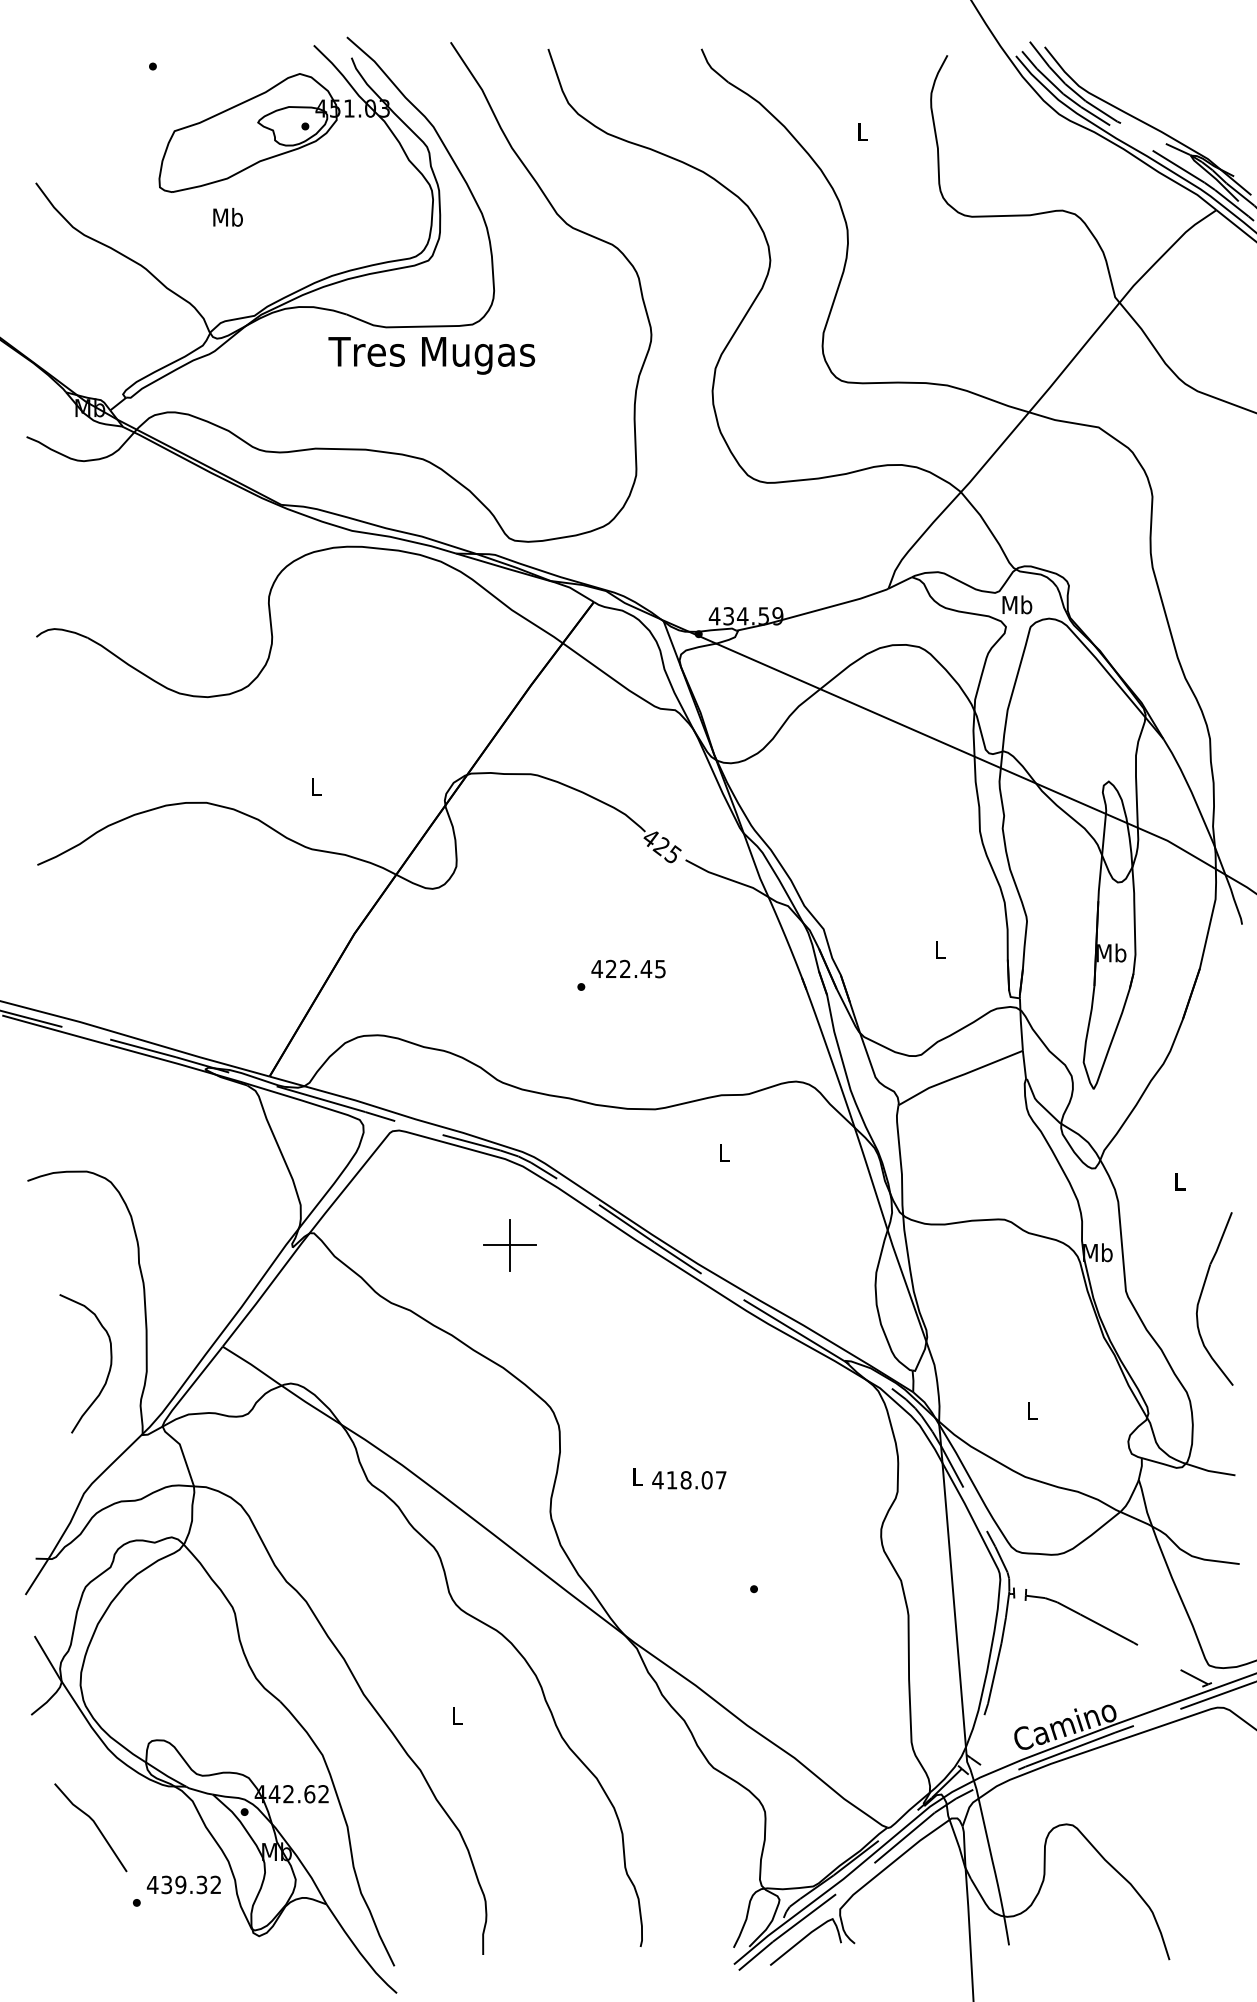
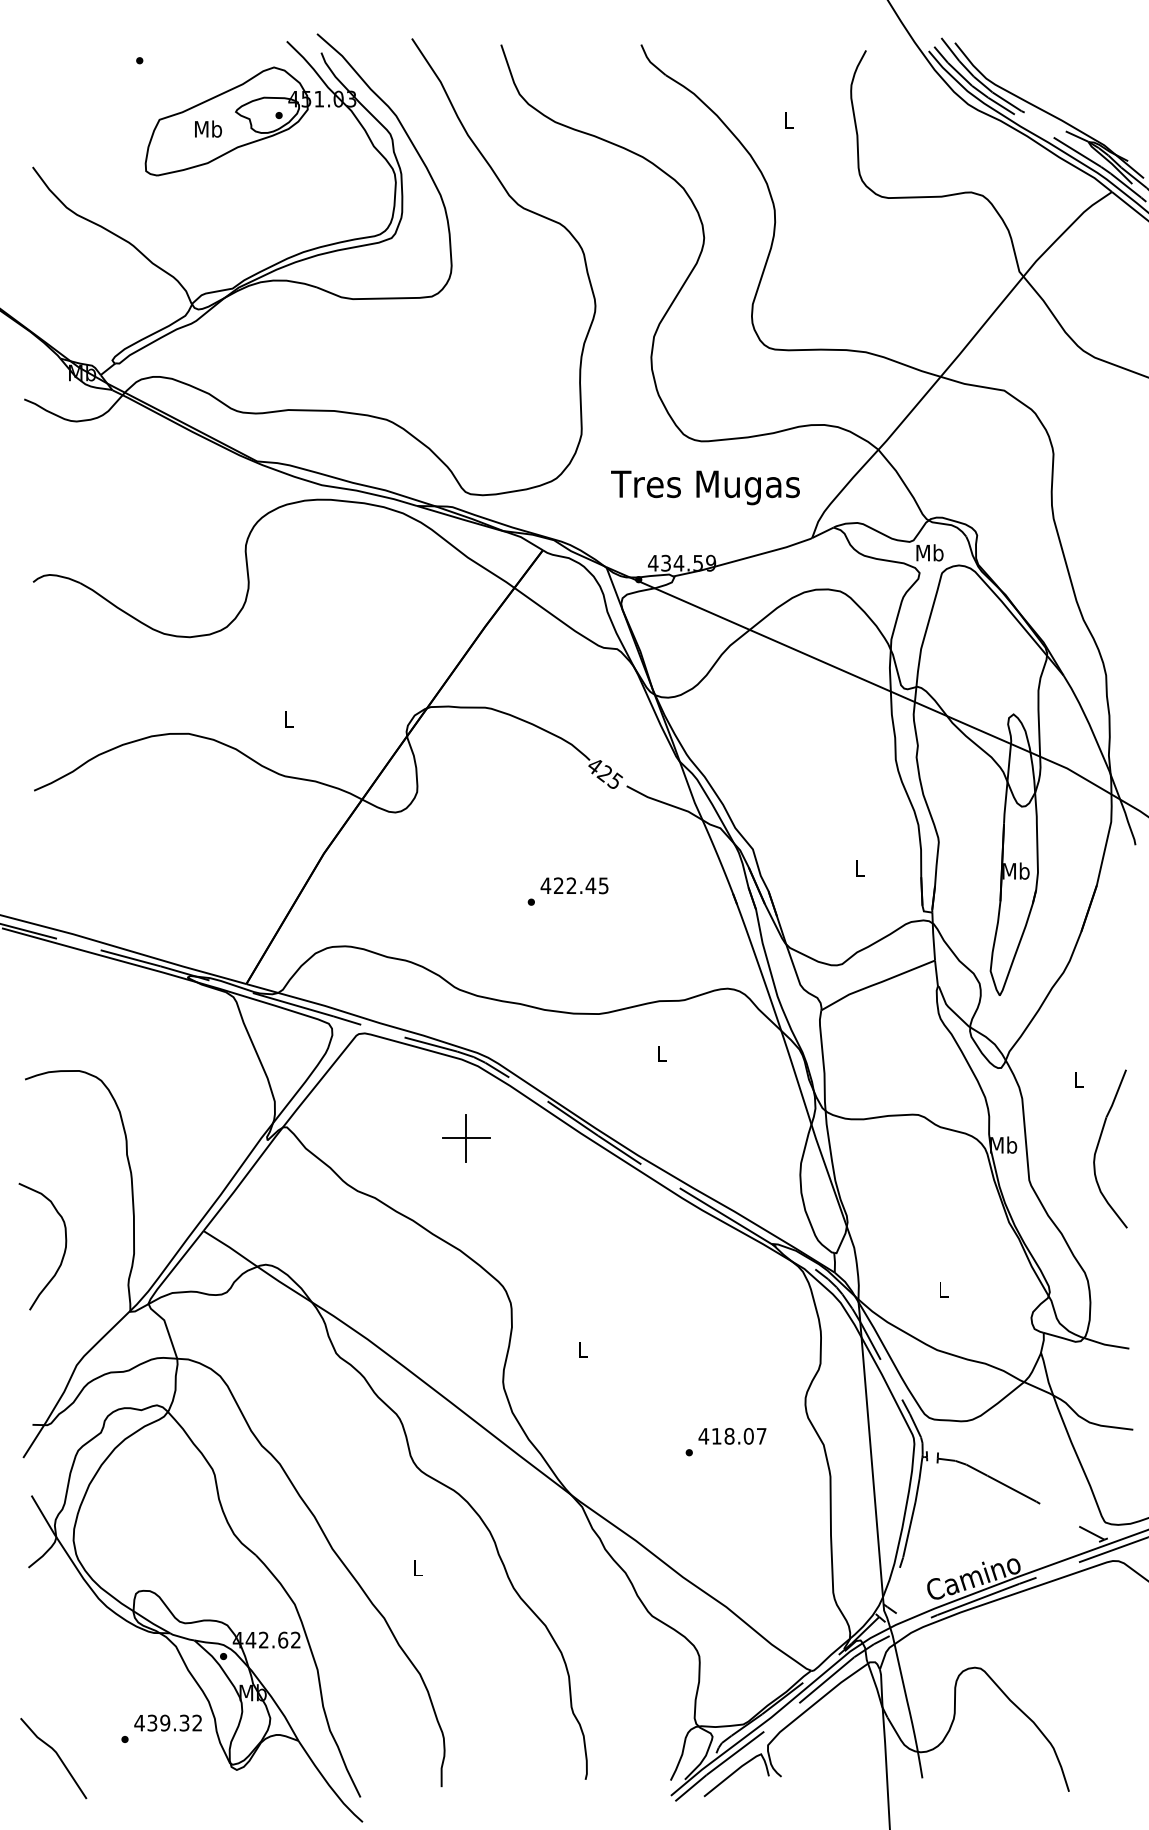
text: (227, 217) -> (207, 129), moved
text: (431, 355) -> (705, 487), moved
part: (1202, 1293) -> (1099, 1144), moved
curve: (109, 1366) -> (64, 1249), moved
text: (689, 1480) -> (732, 1436), moved
line: (94, 1824) -> (57, 1755), moved

